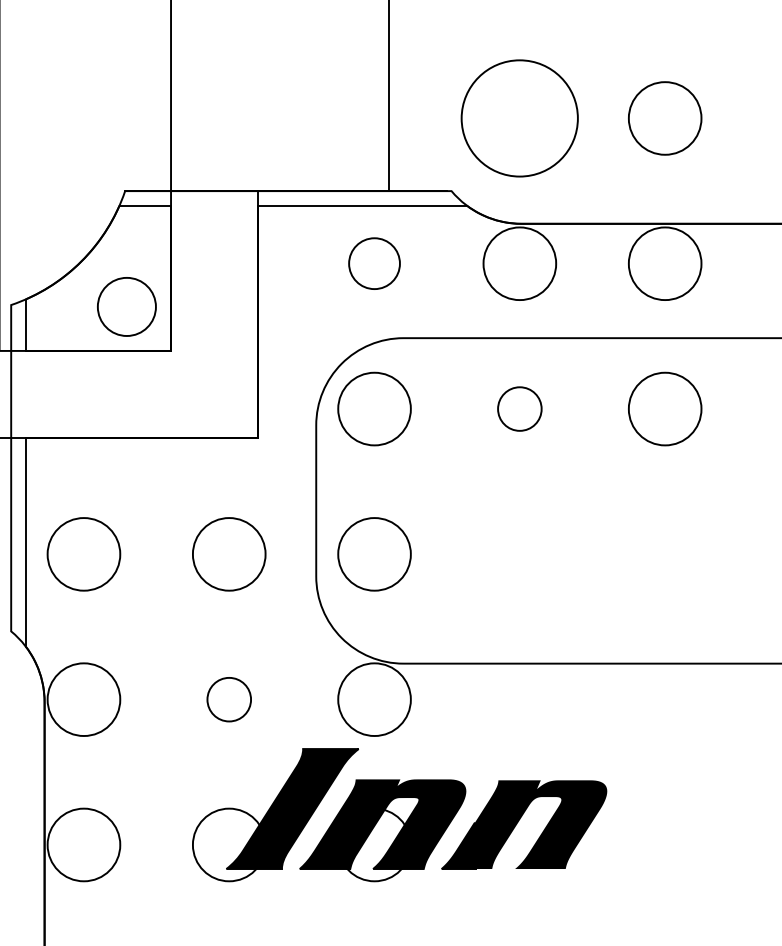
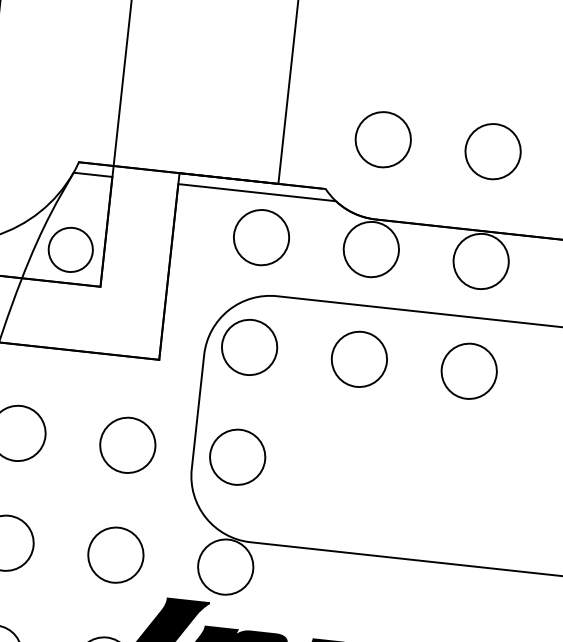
circle: (519, 118) -> (383, 139), size x0.62
circle: (374, 263) -> (261, 237), size x1.43
circle: (519, 408) -> (359, 358), size x1.67
circle: (228, 699) -> (115, 554), size x1.67

